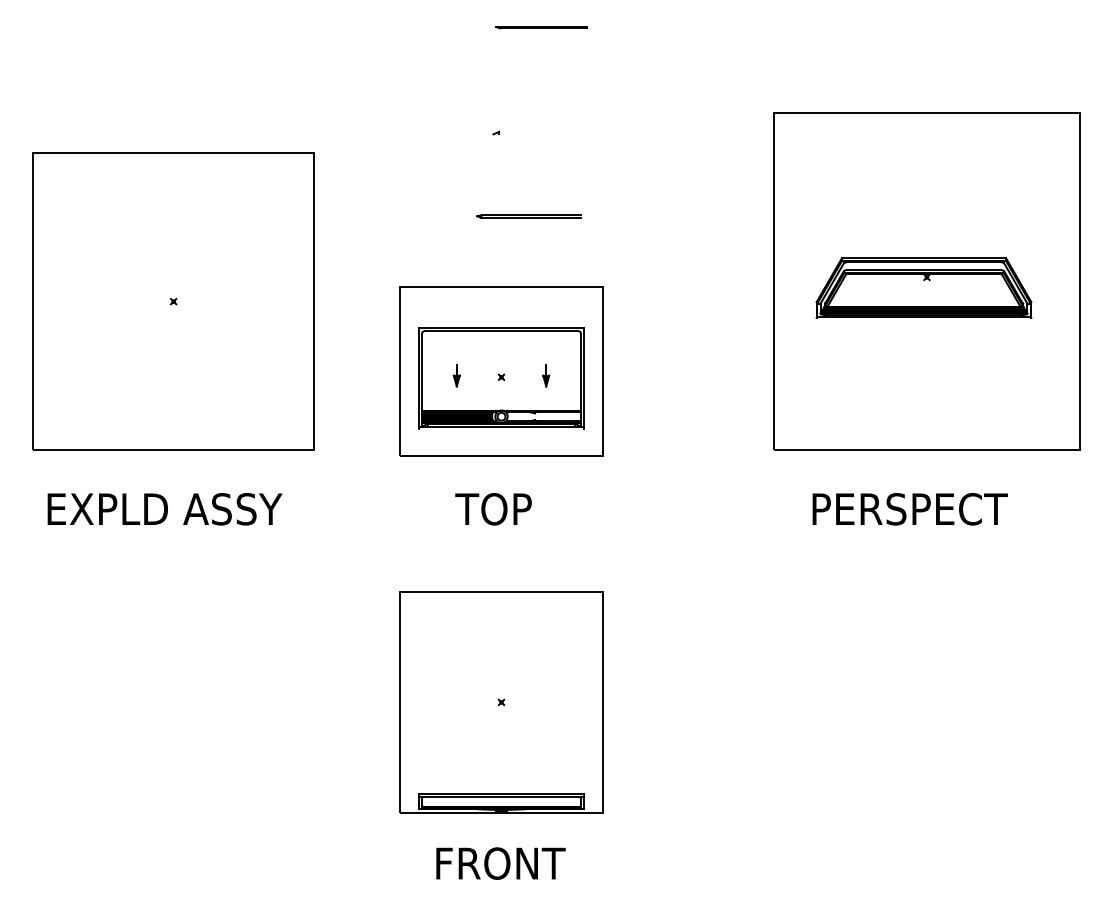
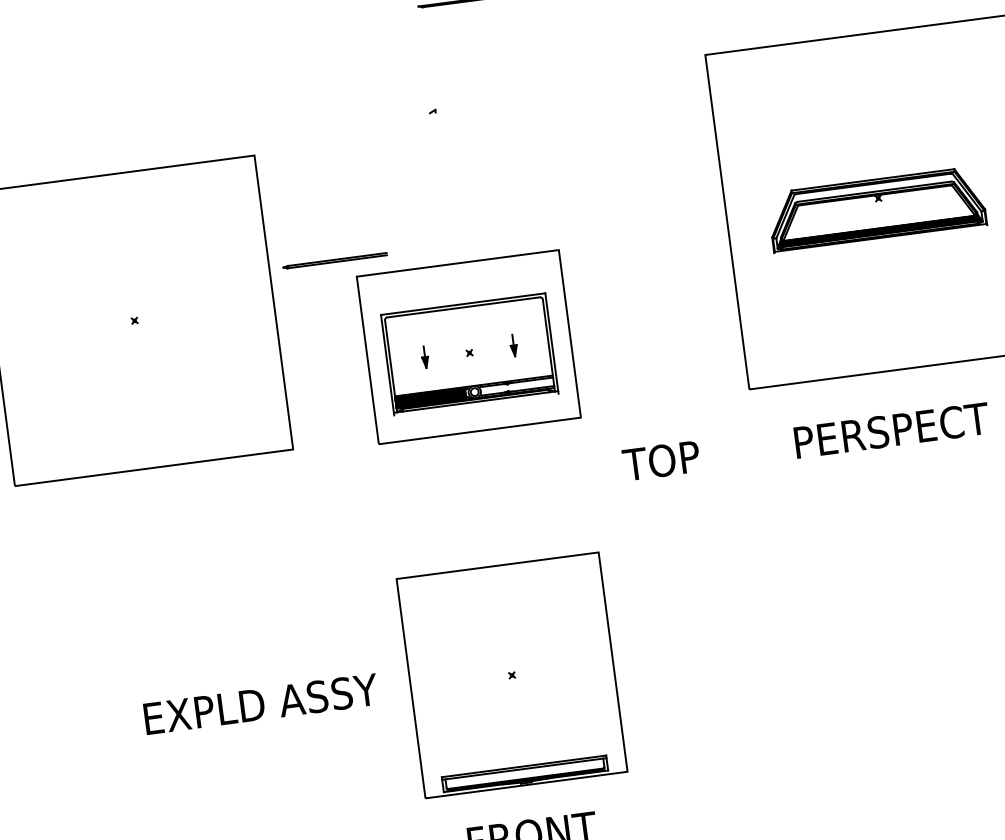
line: (528, 215) -> (334, 260), moved
text: (164, 509) -> (260, 704), moved
text: (493, 509) -> (661, 461), moved

